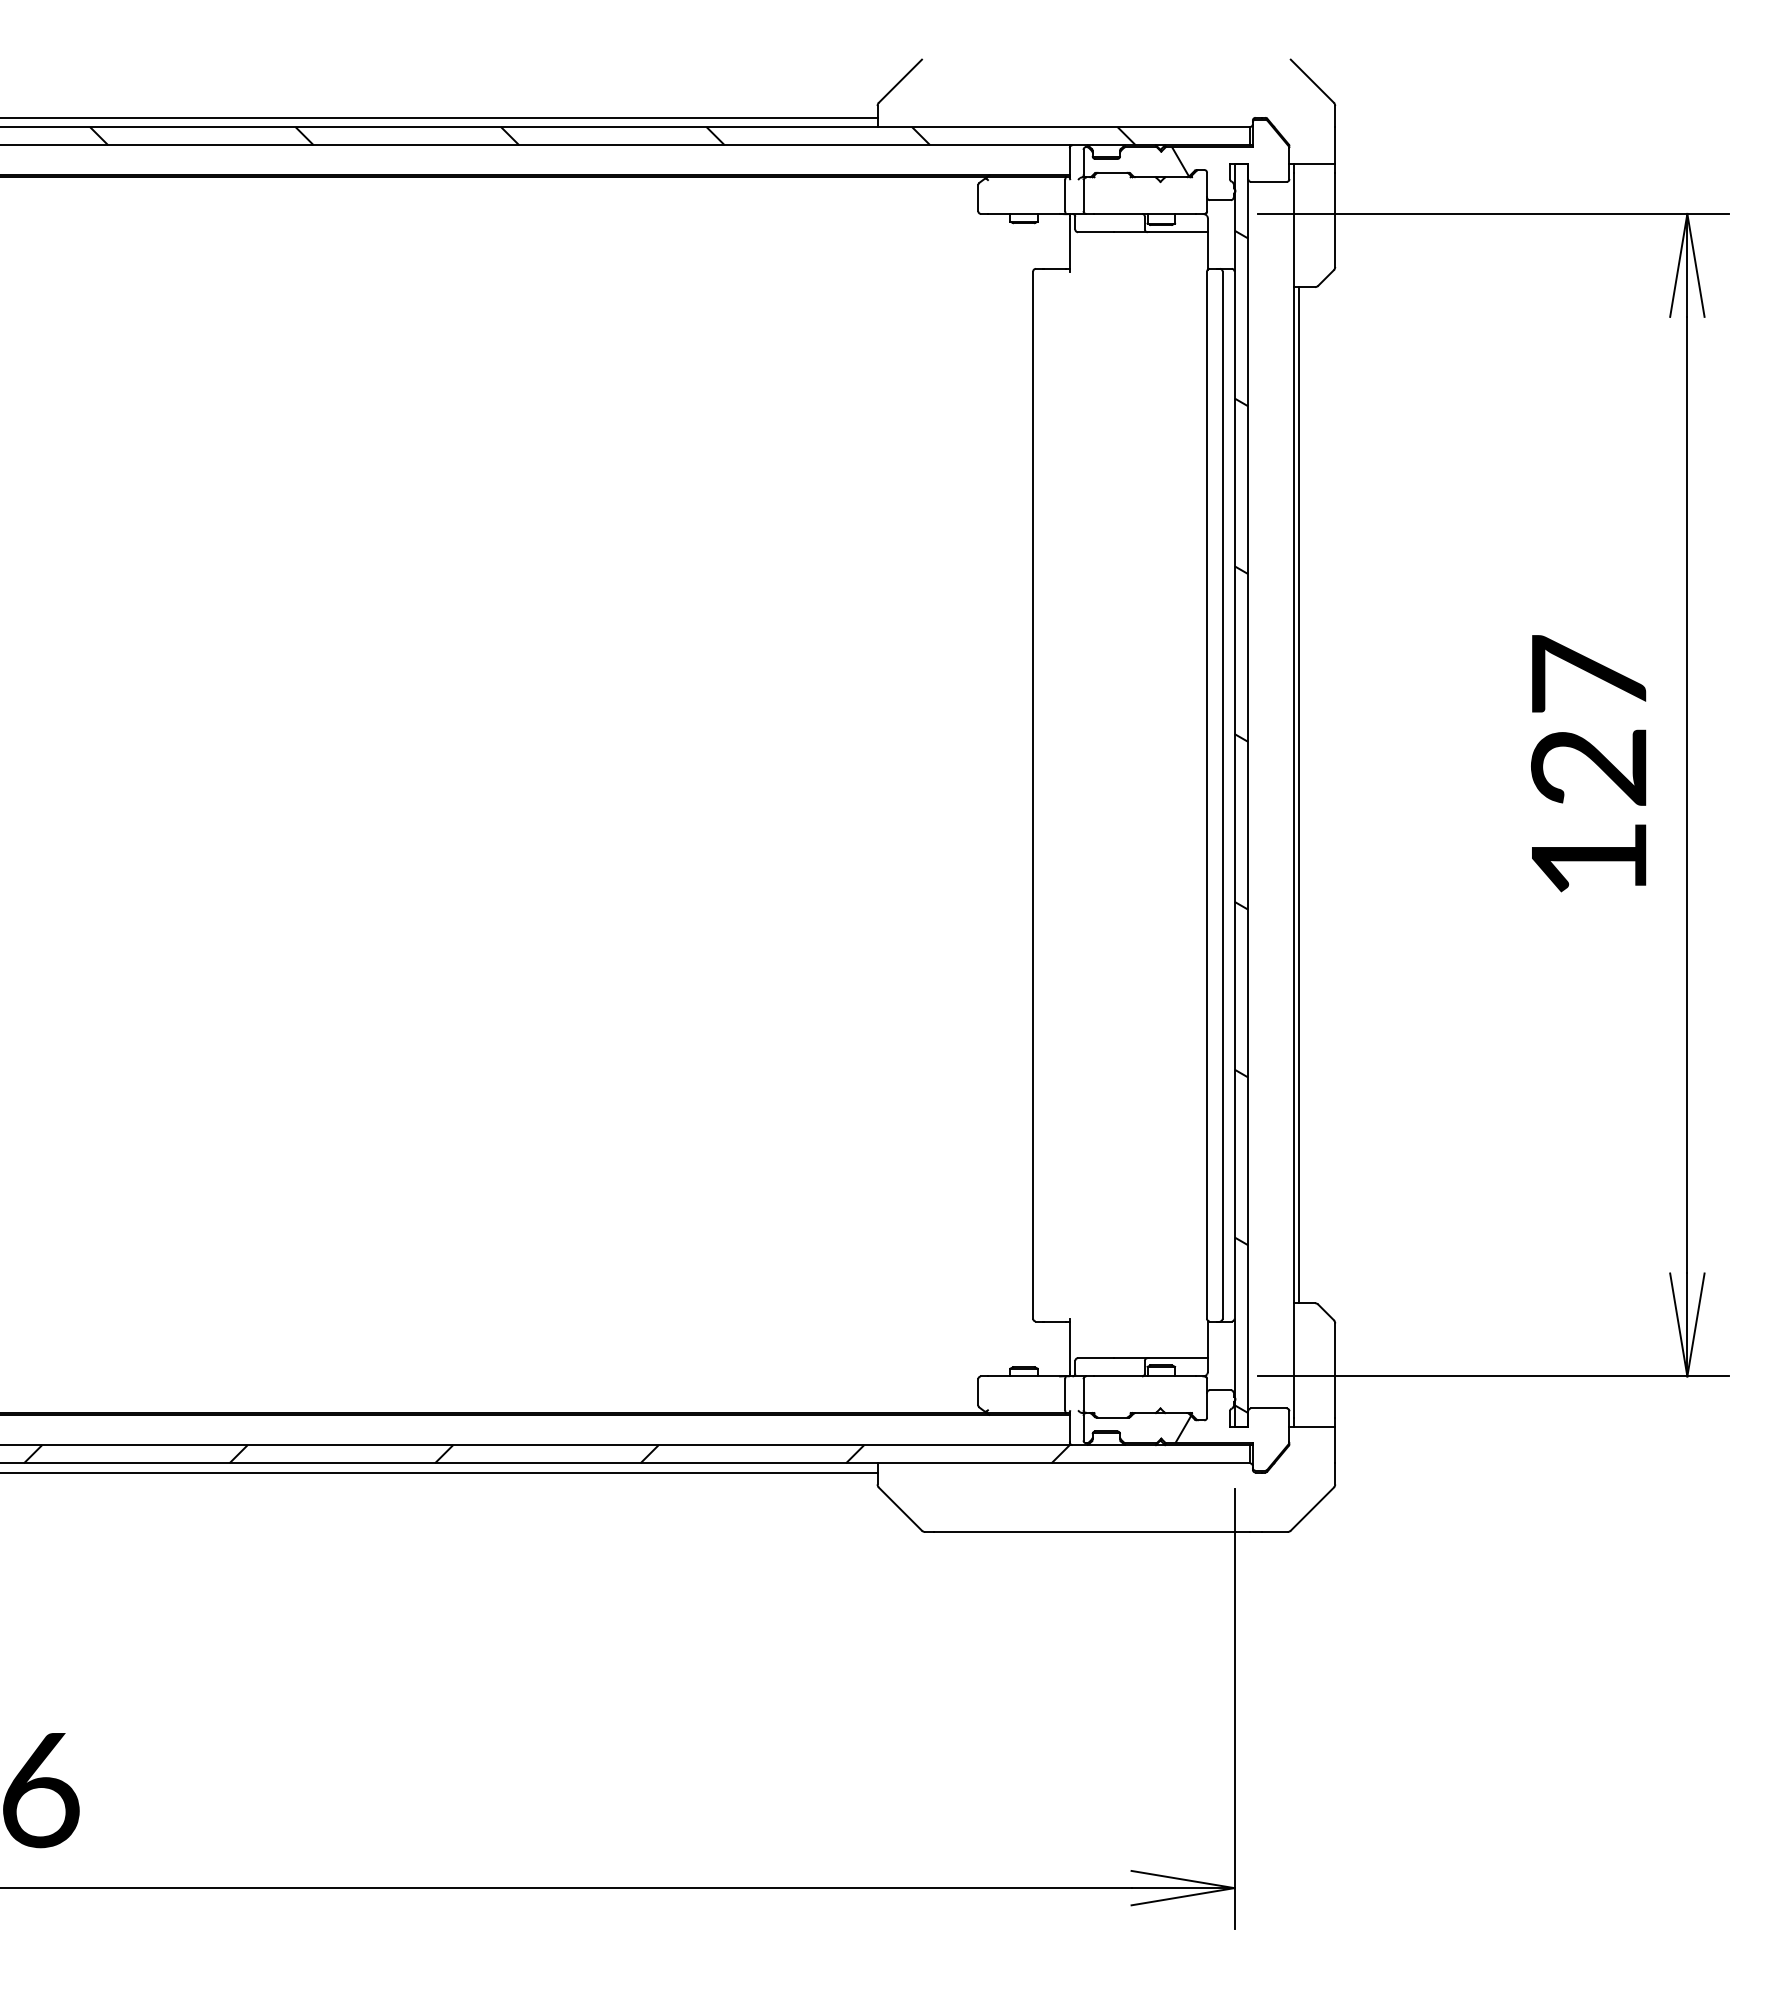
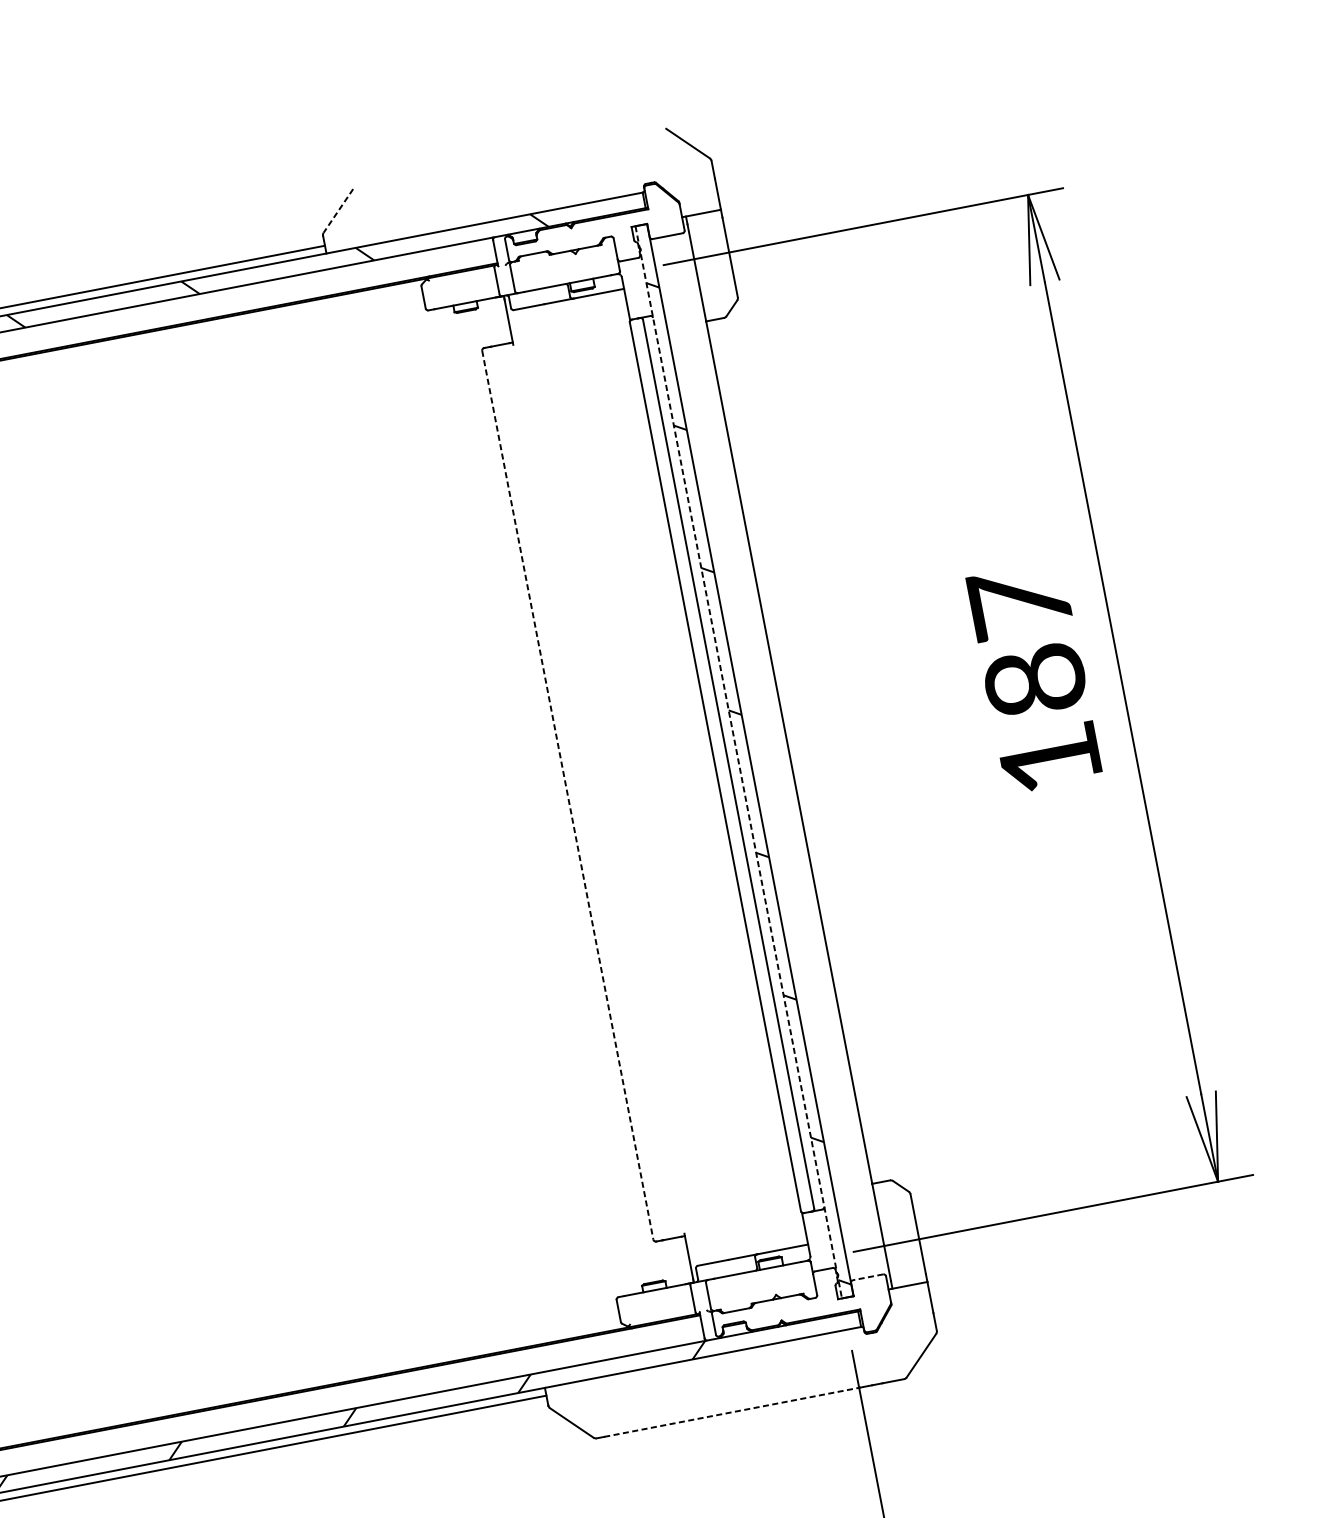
line: (900, 81) -> (338, 211), solid -> dashed
hatch: (1180, 161) -> (589, 233), removed
text: (1589, 766) -> (1035, 679), 127 -> 187
line: (1033, 795) -> (568, 795), solid -> dashed
line: (1234, 795) -> (738, 762), solid -> dashed
line: (1298, 795) -> (793, 752), removed
line: (1268, 1408) -> (867, 1277), solid -> dashed
hatch: (1183, 1429) -> (799, 1309), removed
line: (1085, 1532) -> (732, 1412), solid -> dashed

